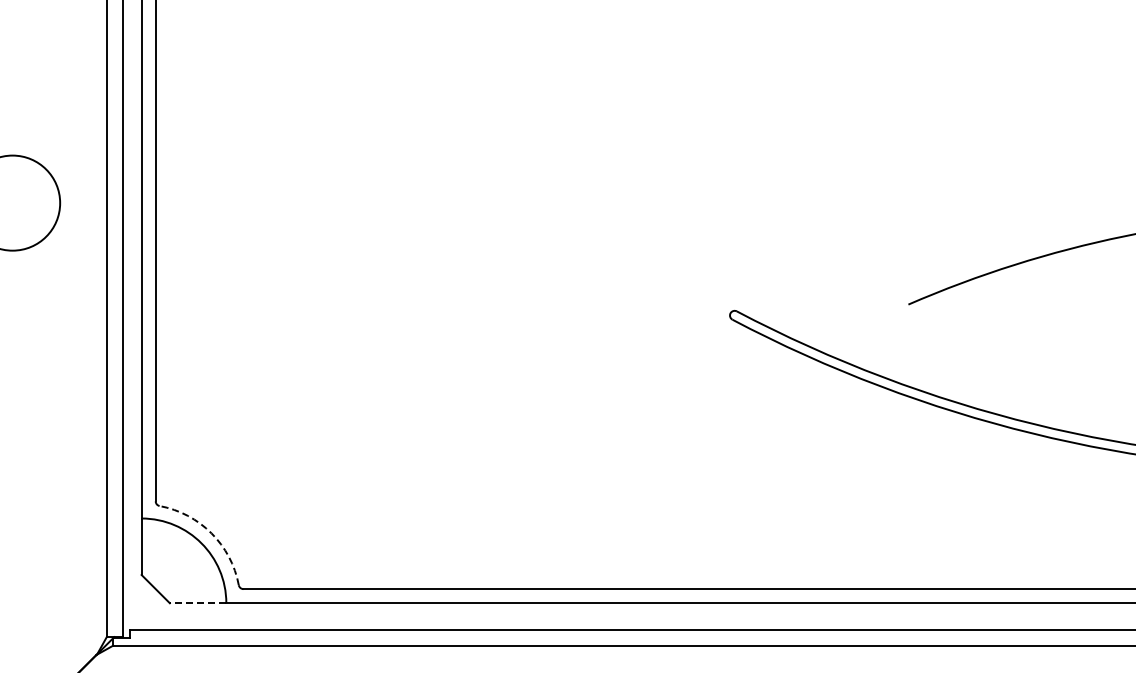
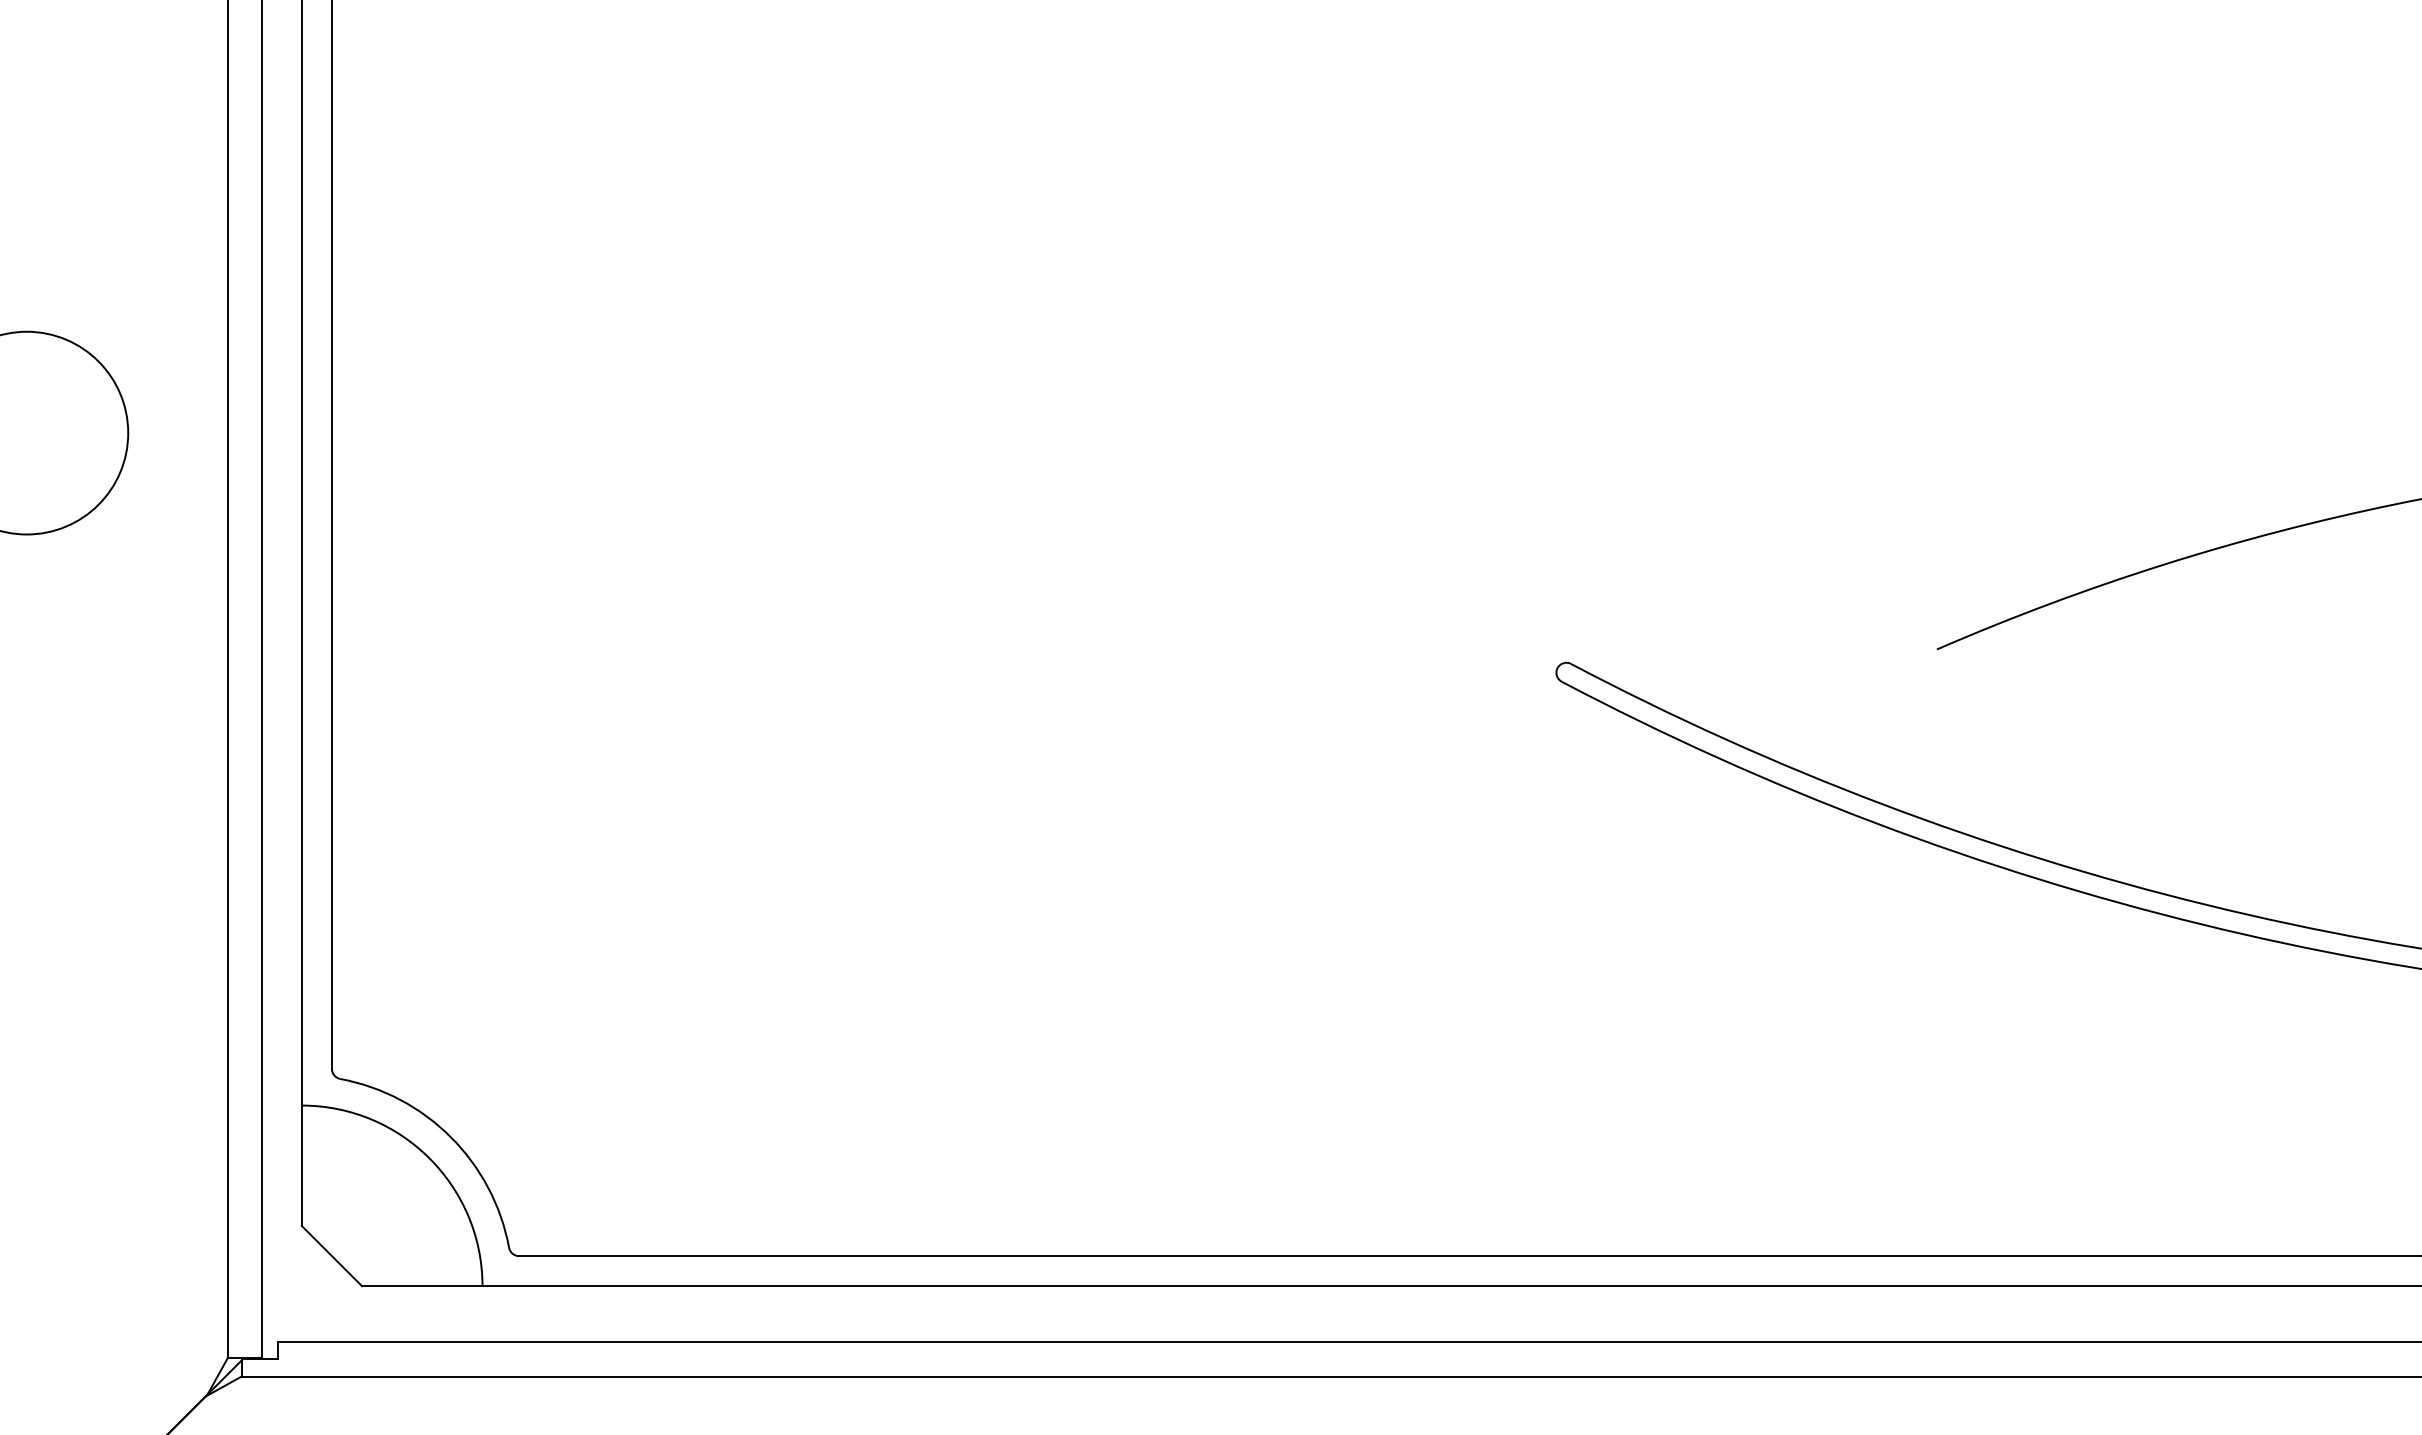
arc: (211, 533) -> (450, 1137), dashed -> solid
line: (197, 603) -> (421, 1286), dashed -> solid

